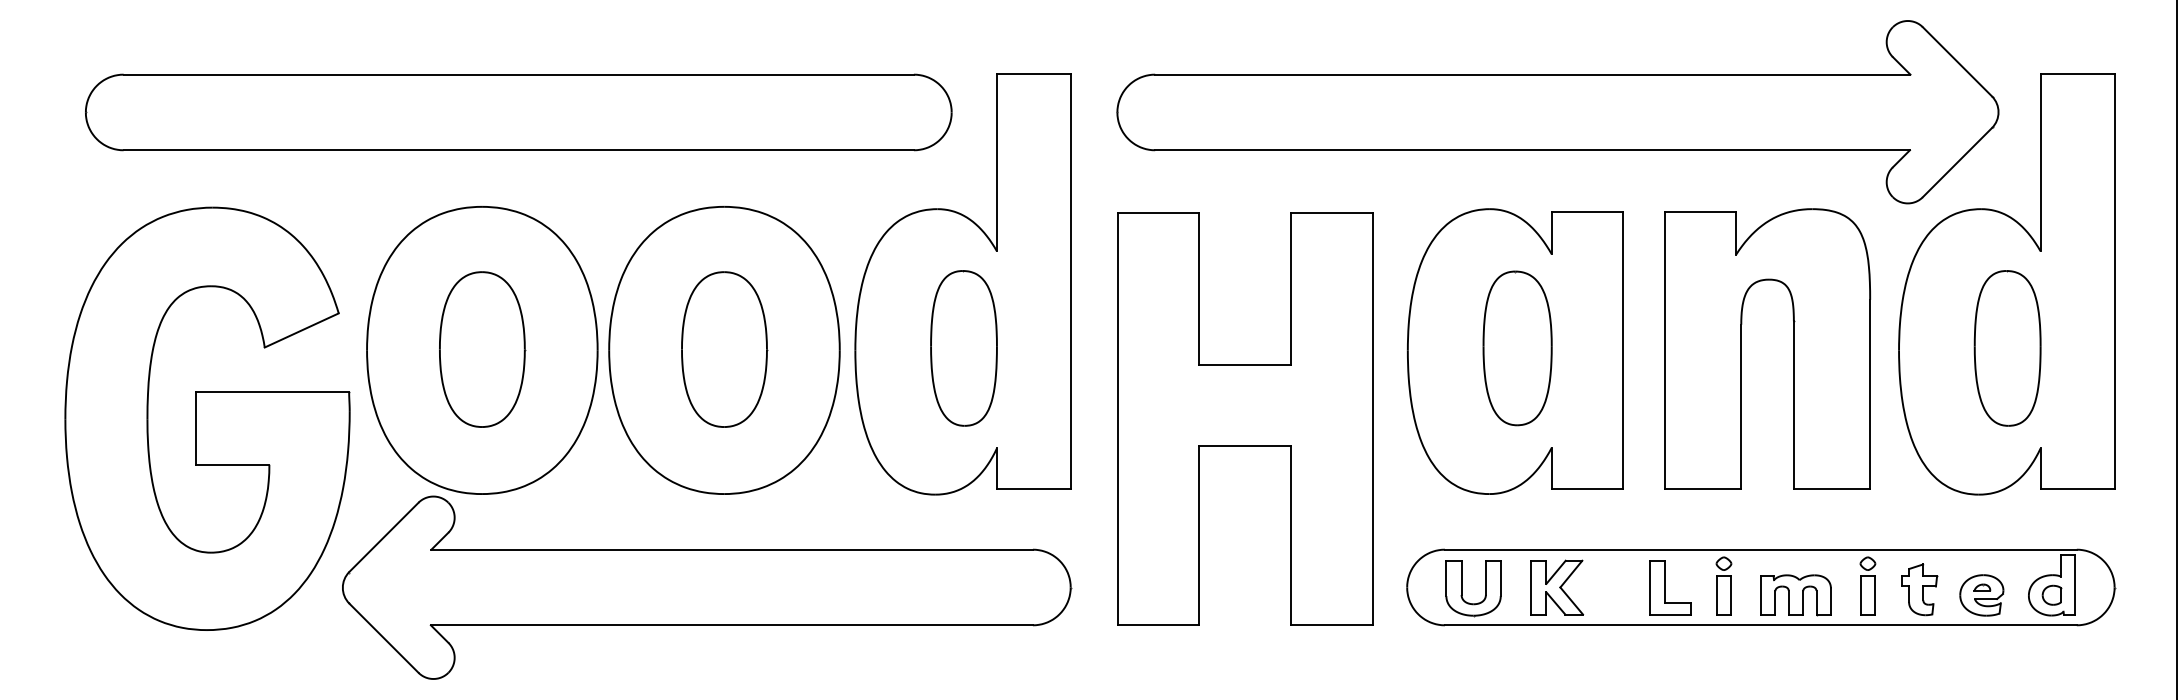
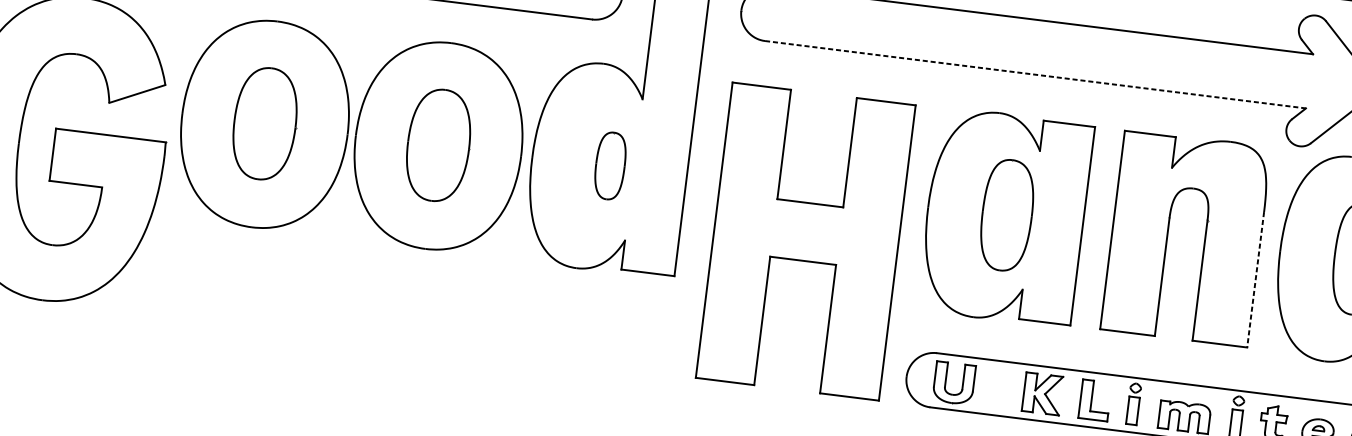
line: (1533, 150) -> (1036, 74), solid -> dashed
part: (963, 348) -> (609, 165), size x0.6
line: (1870, 394) -> (1255, 279), solid -> dashed
part: (707, 587) -> (405, 314), removed
part: (1557, 587) -> (1043, 393), moved

